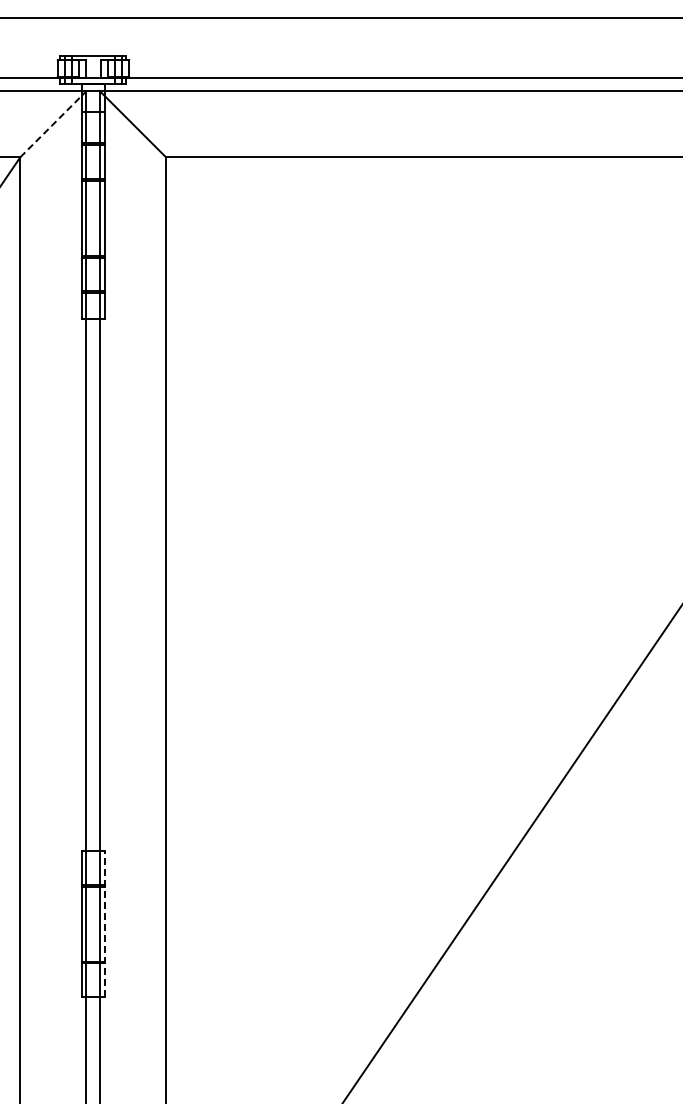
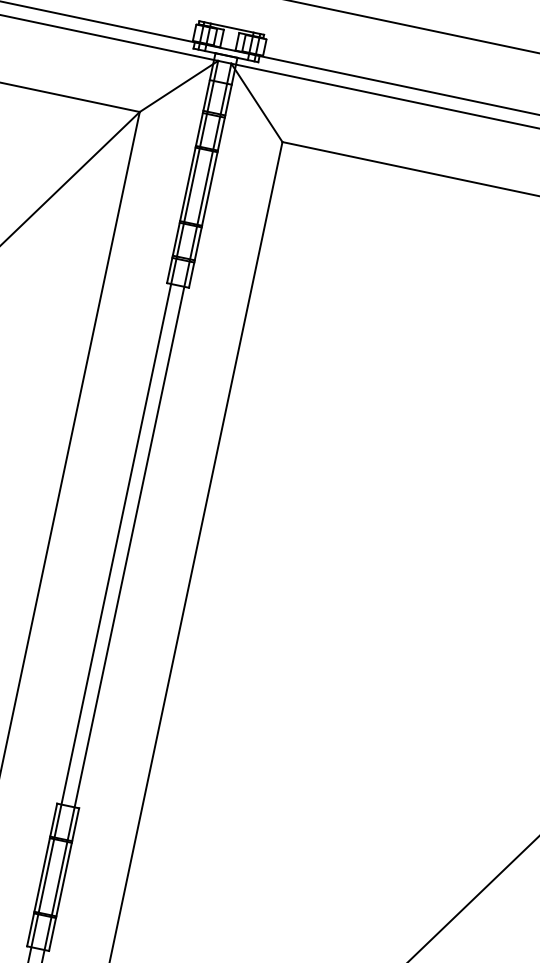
line: (53, 124) -> (179, 86), dashed -> solid
line: (104, 924) -> (64, 880), dashed -> solid

